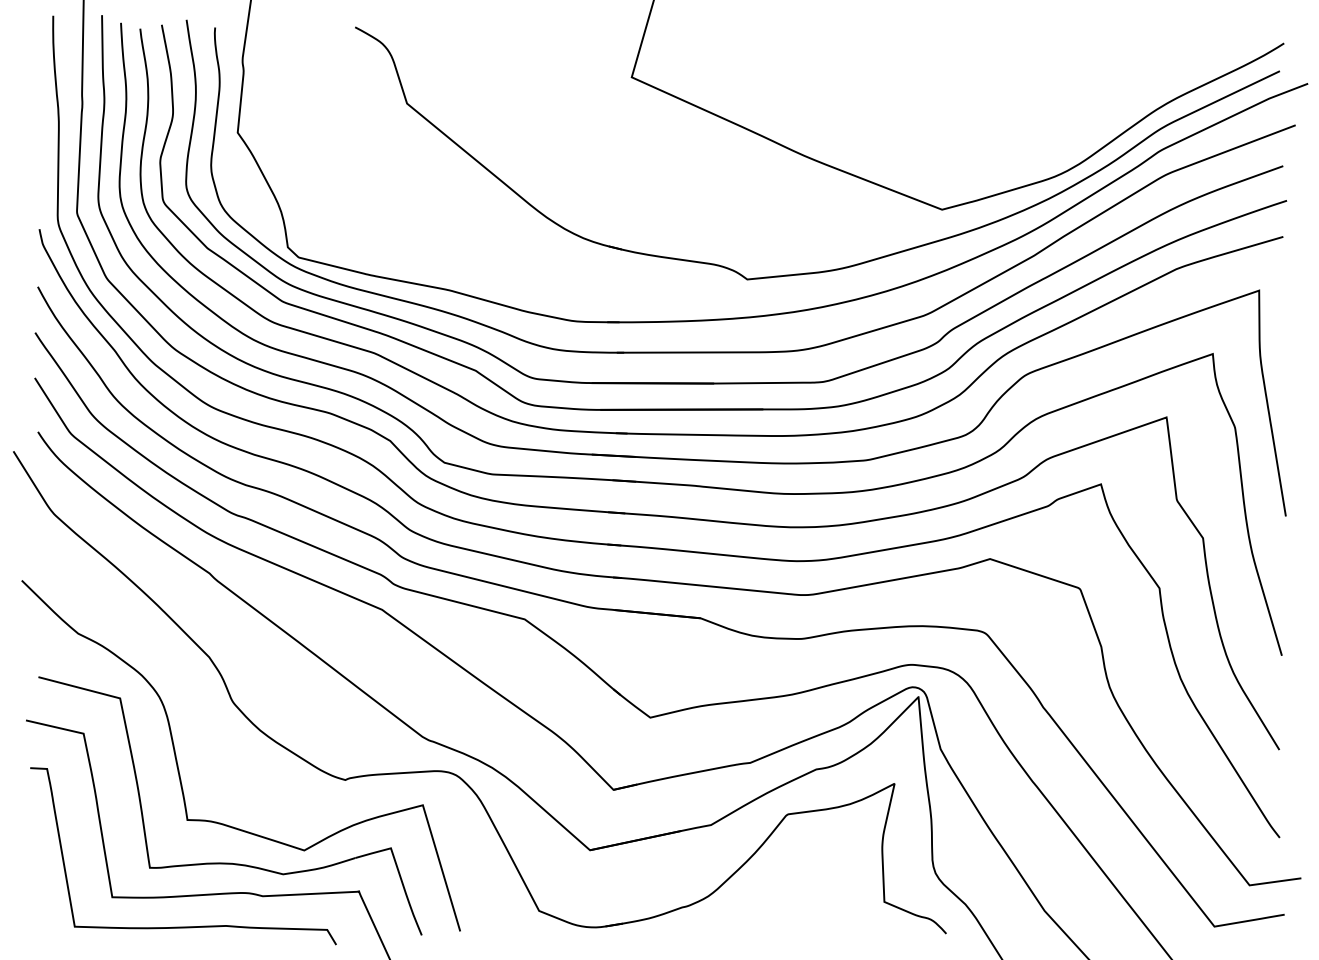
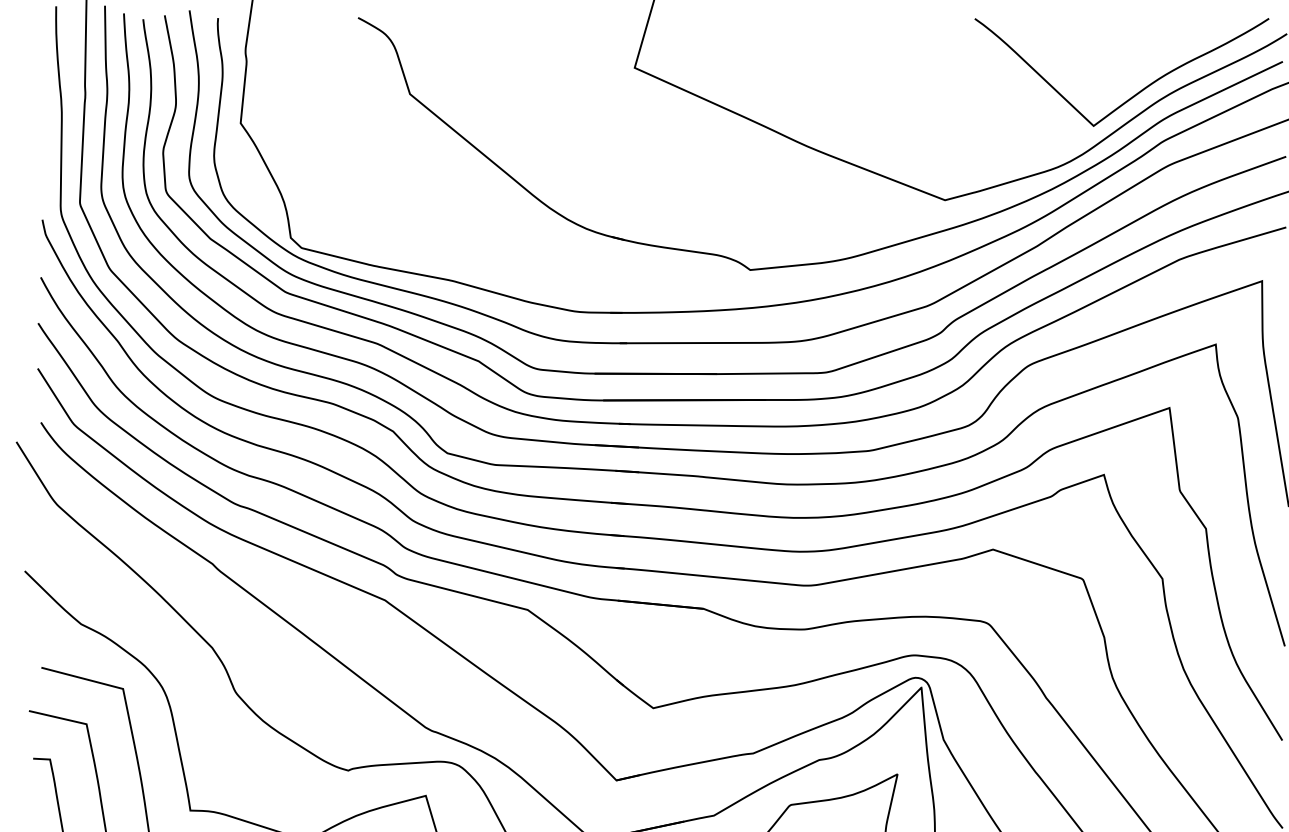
curve: (1133, 102) -> (1136, 93), added

